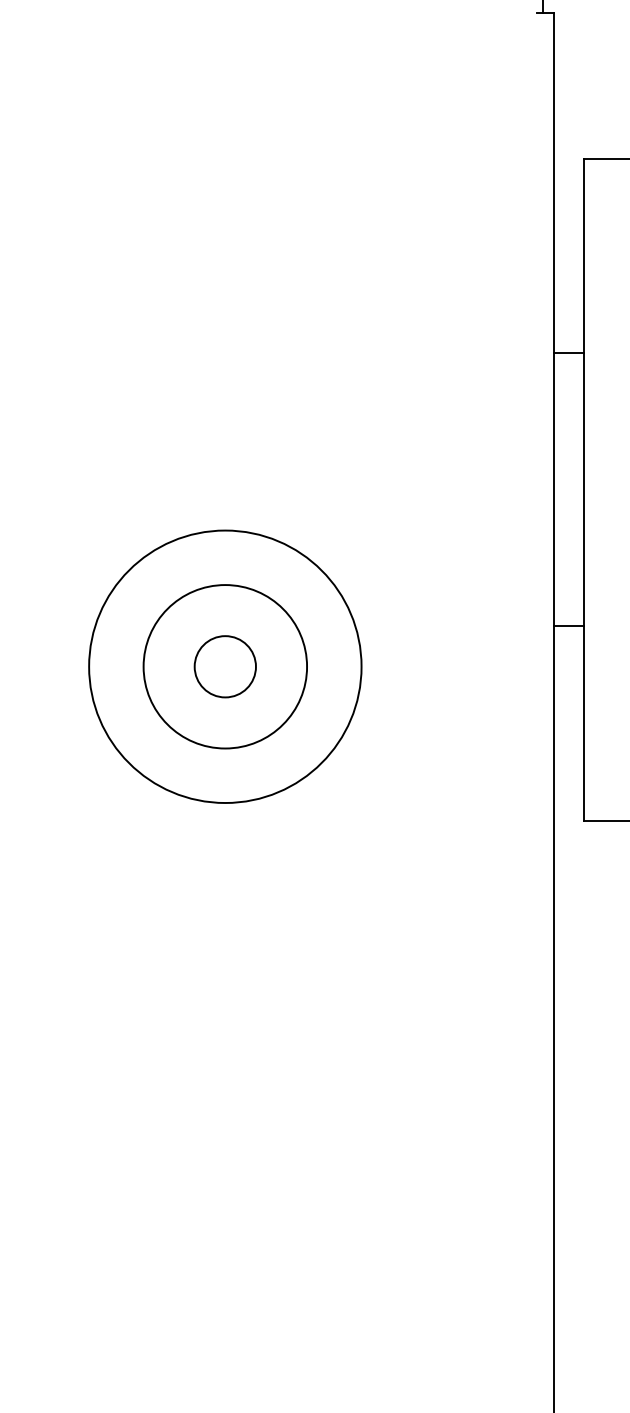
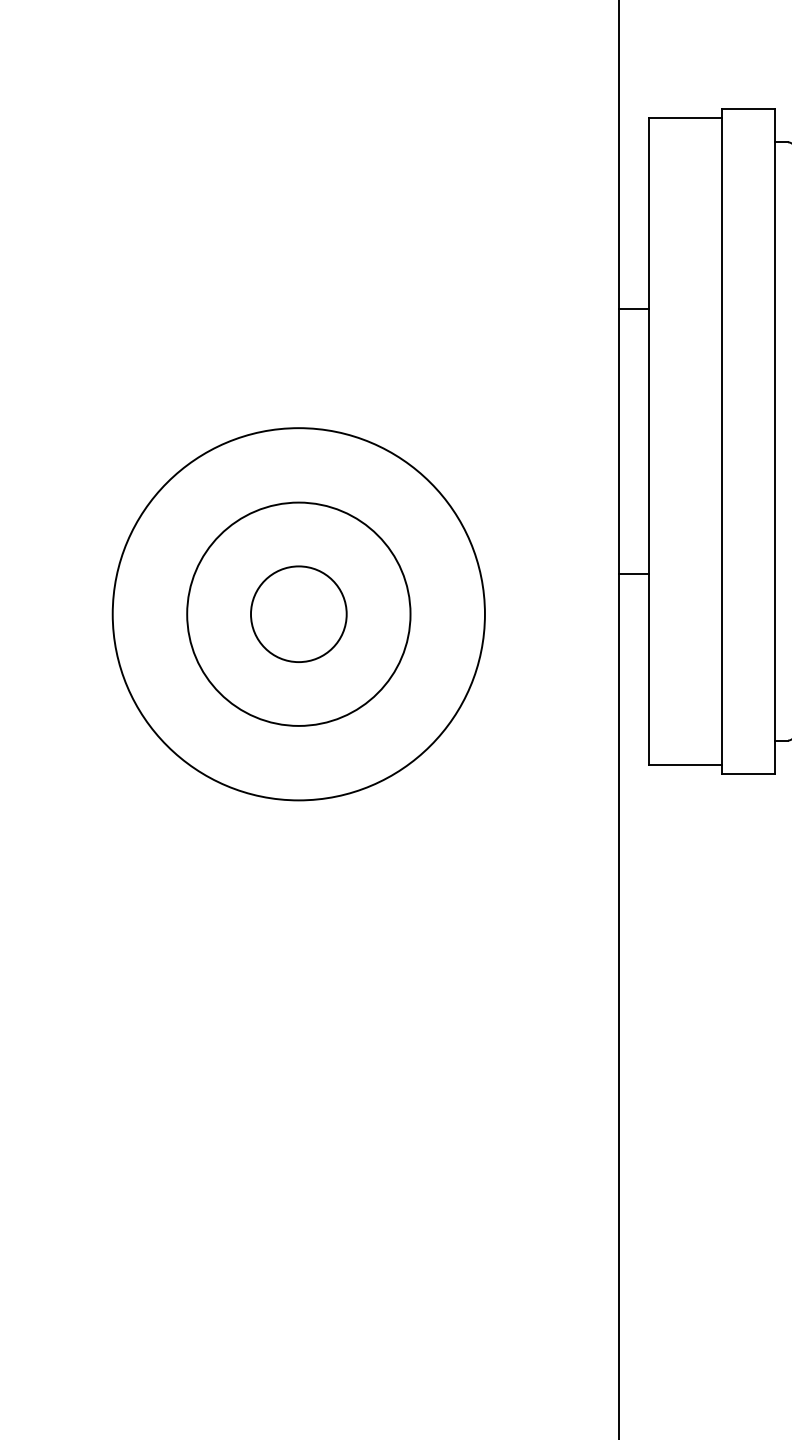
circle: (224, 667) -> (298, 614), size x1.4
circle: (224, 667) -> (298, 614), size x1.4
circle: (224, 667) -> (298, 614), size x1.6

